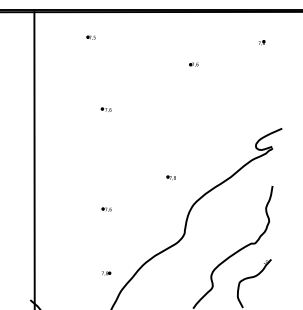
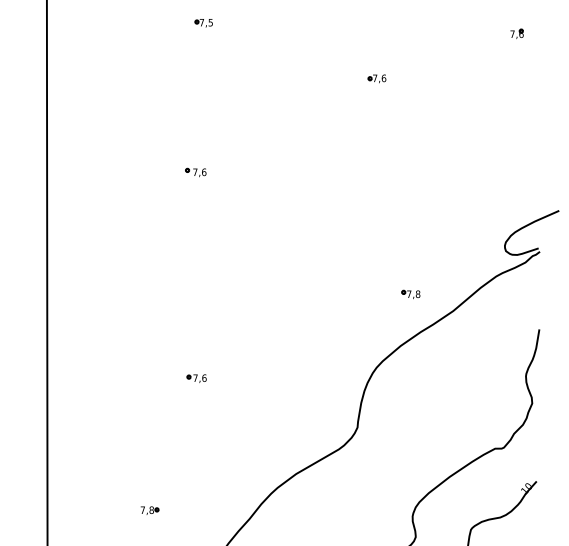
part: (90, 37) -> (202, 22), moved
part: (170, 177) -> (408, 293), moved
part: (106, 273) -> (150, 510), moved

